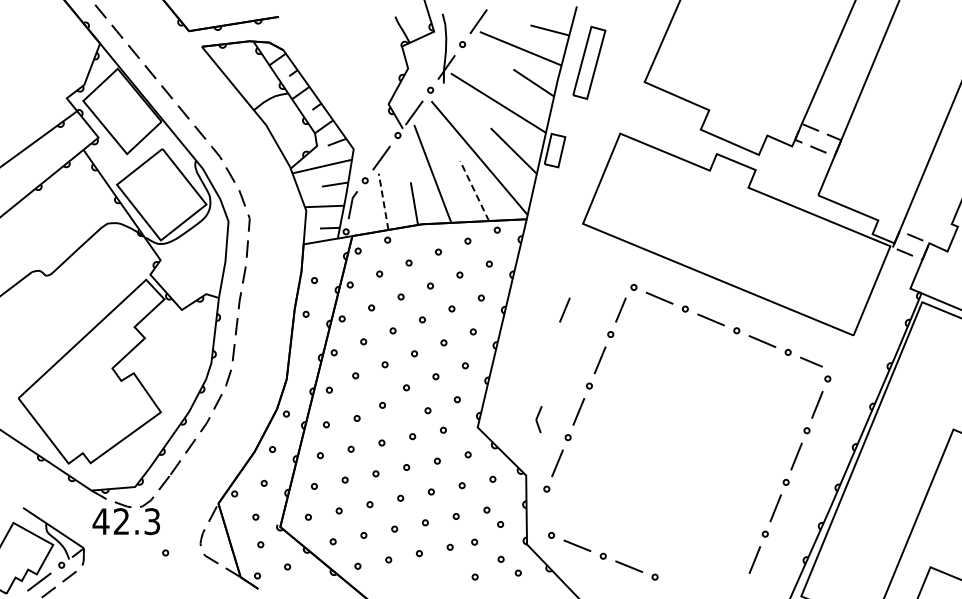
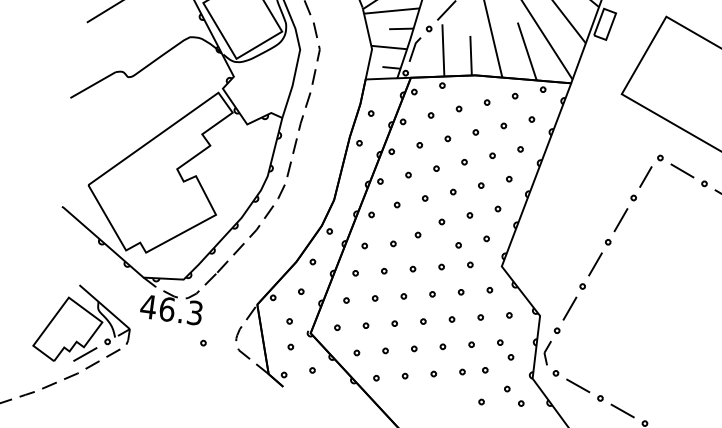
line: (474, 190) -> (527, 50), dashed -> solid
line: (383, 201) -> (443, 50), dashed -> solid
line: (564, 309) -> (594, 169), removed
part: (538, 419) -> (546, 352), moved
text: (121, 521) -> (167, 309), 42.3 -> 46.3

